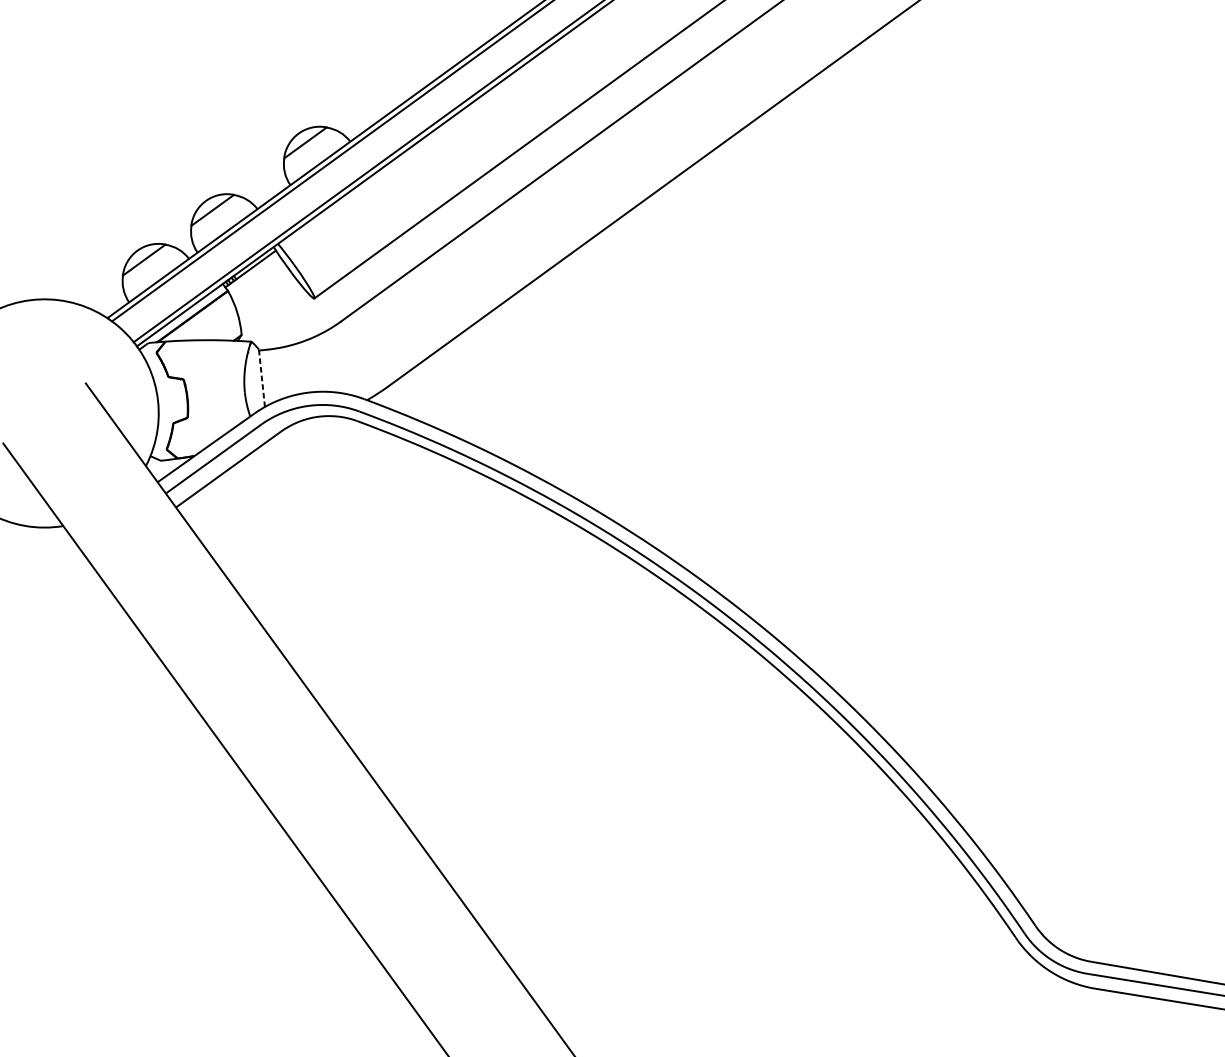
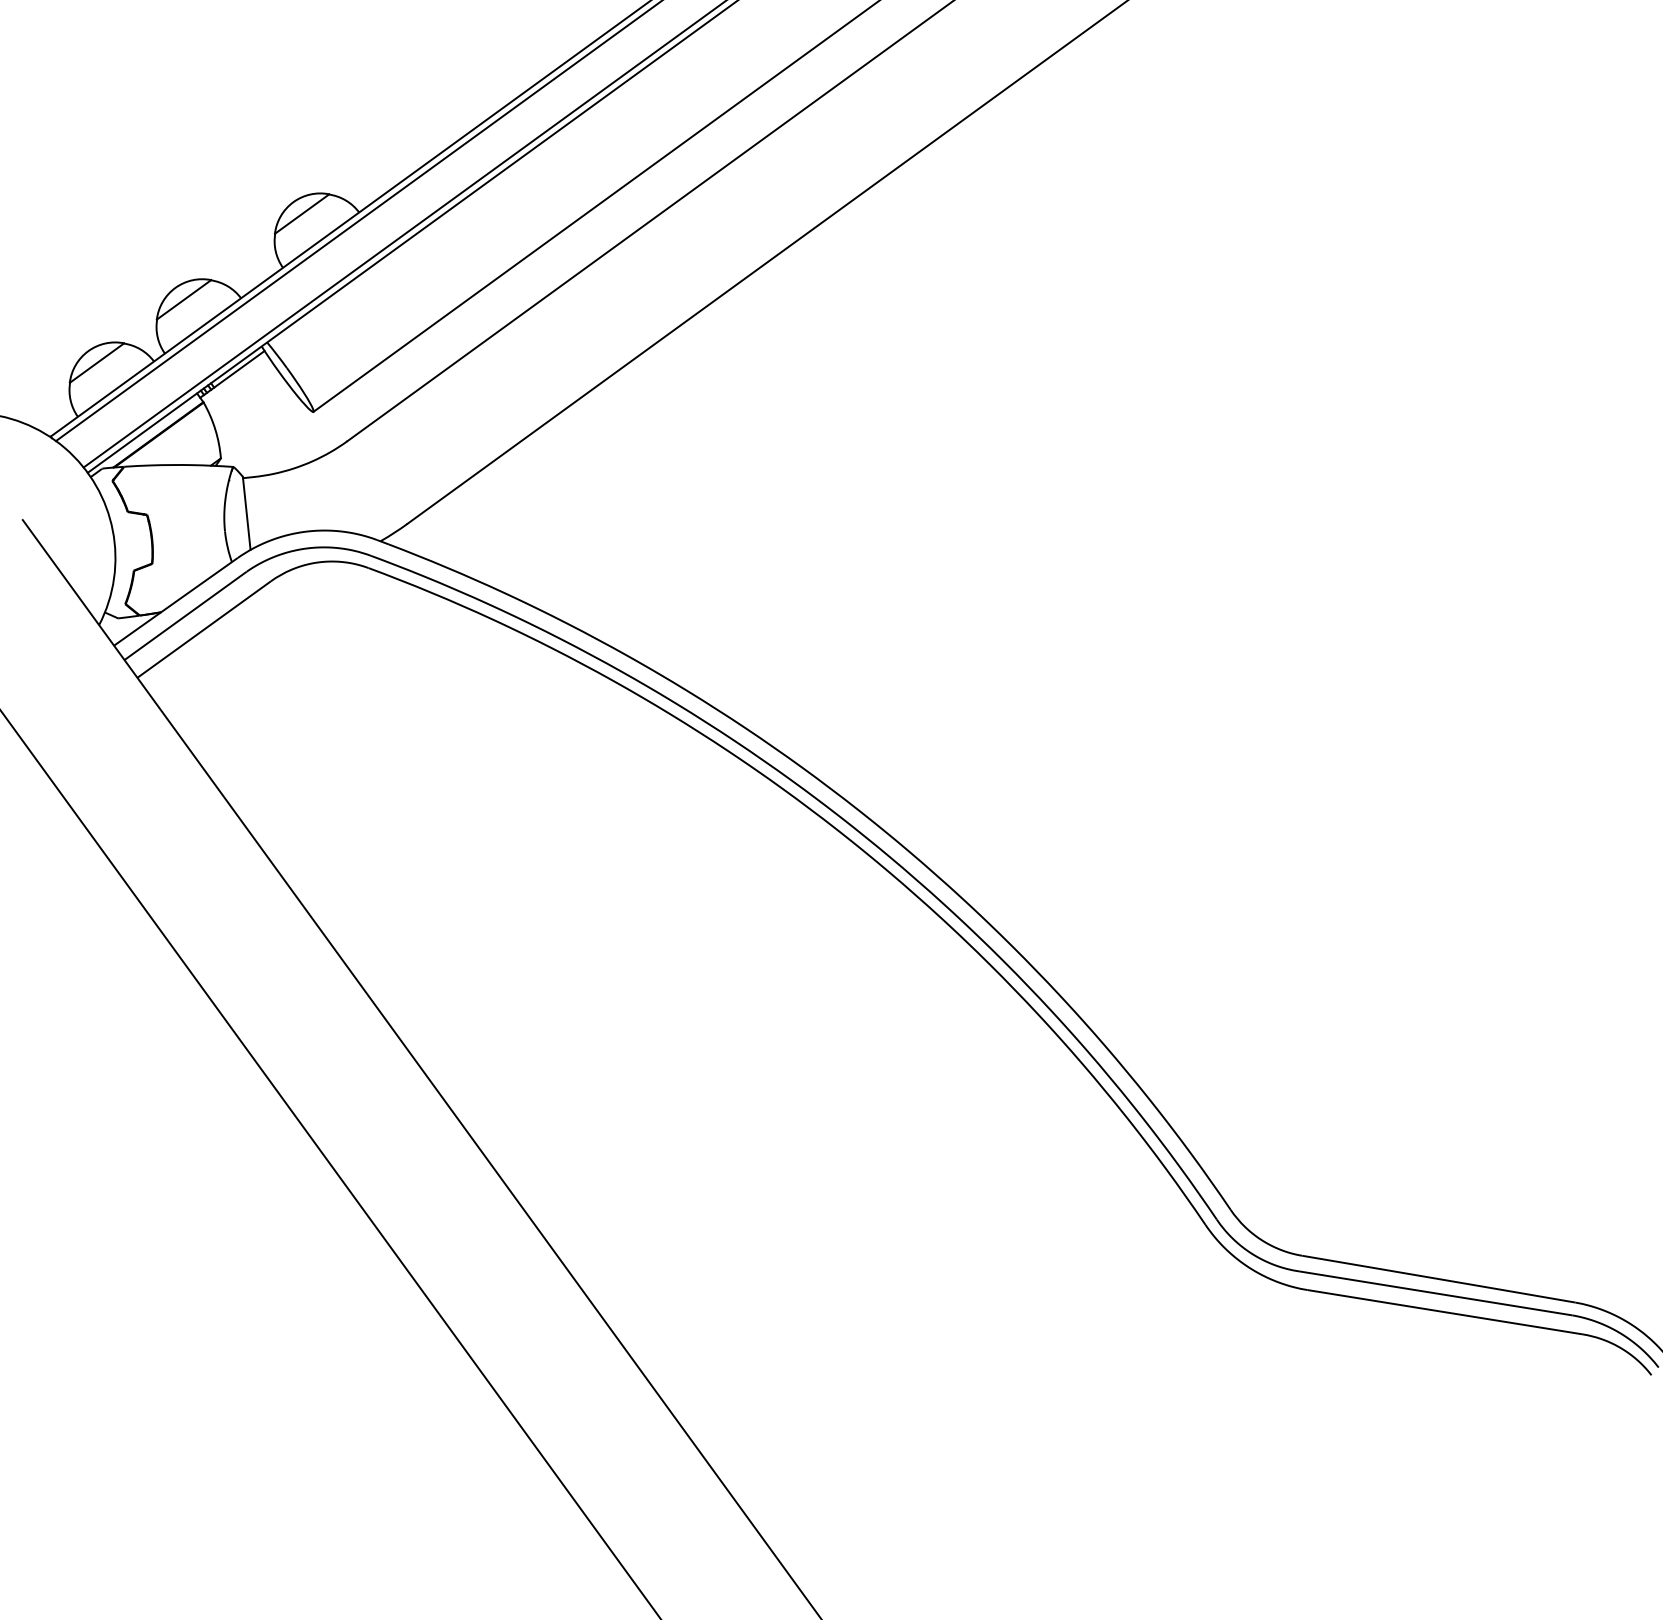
line: (261, 378) -> (246, 513), dashed -> solid

